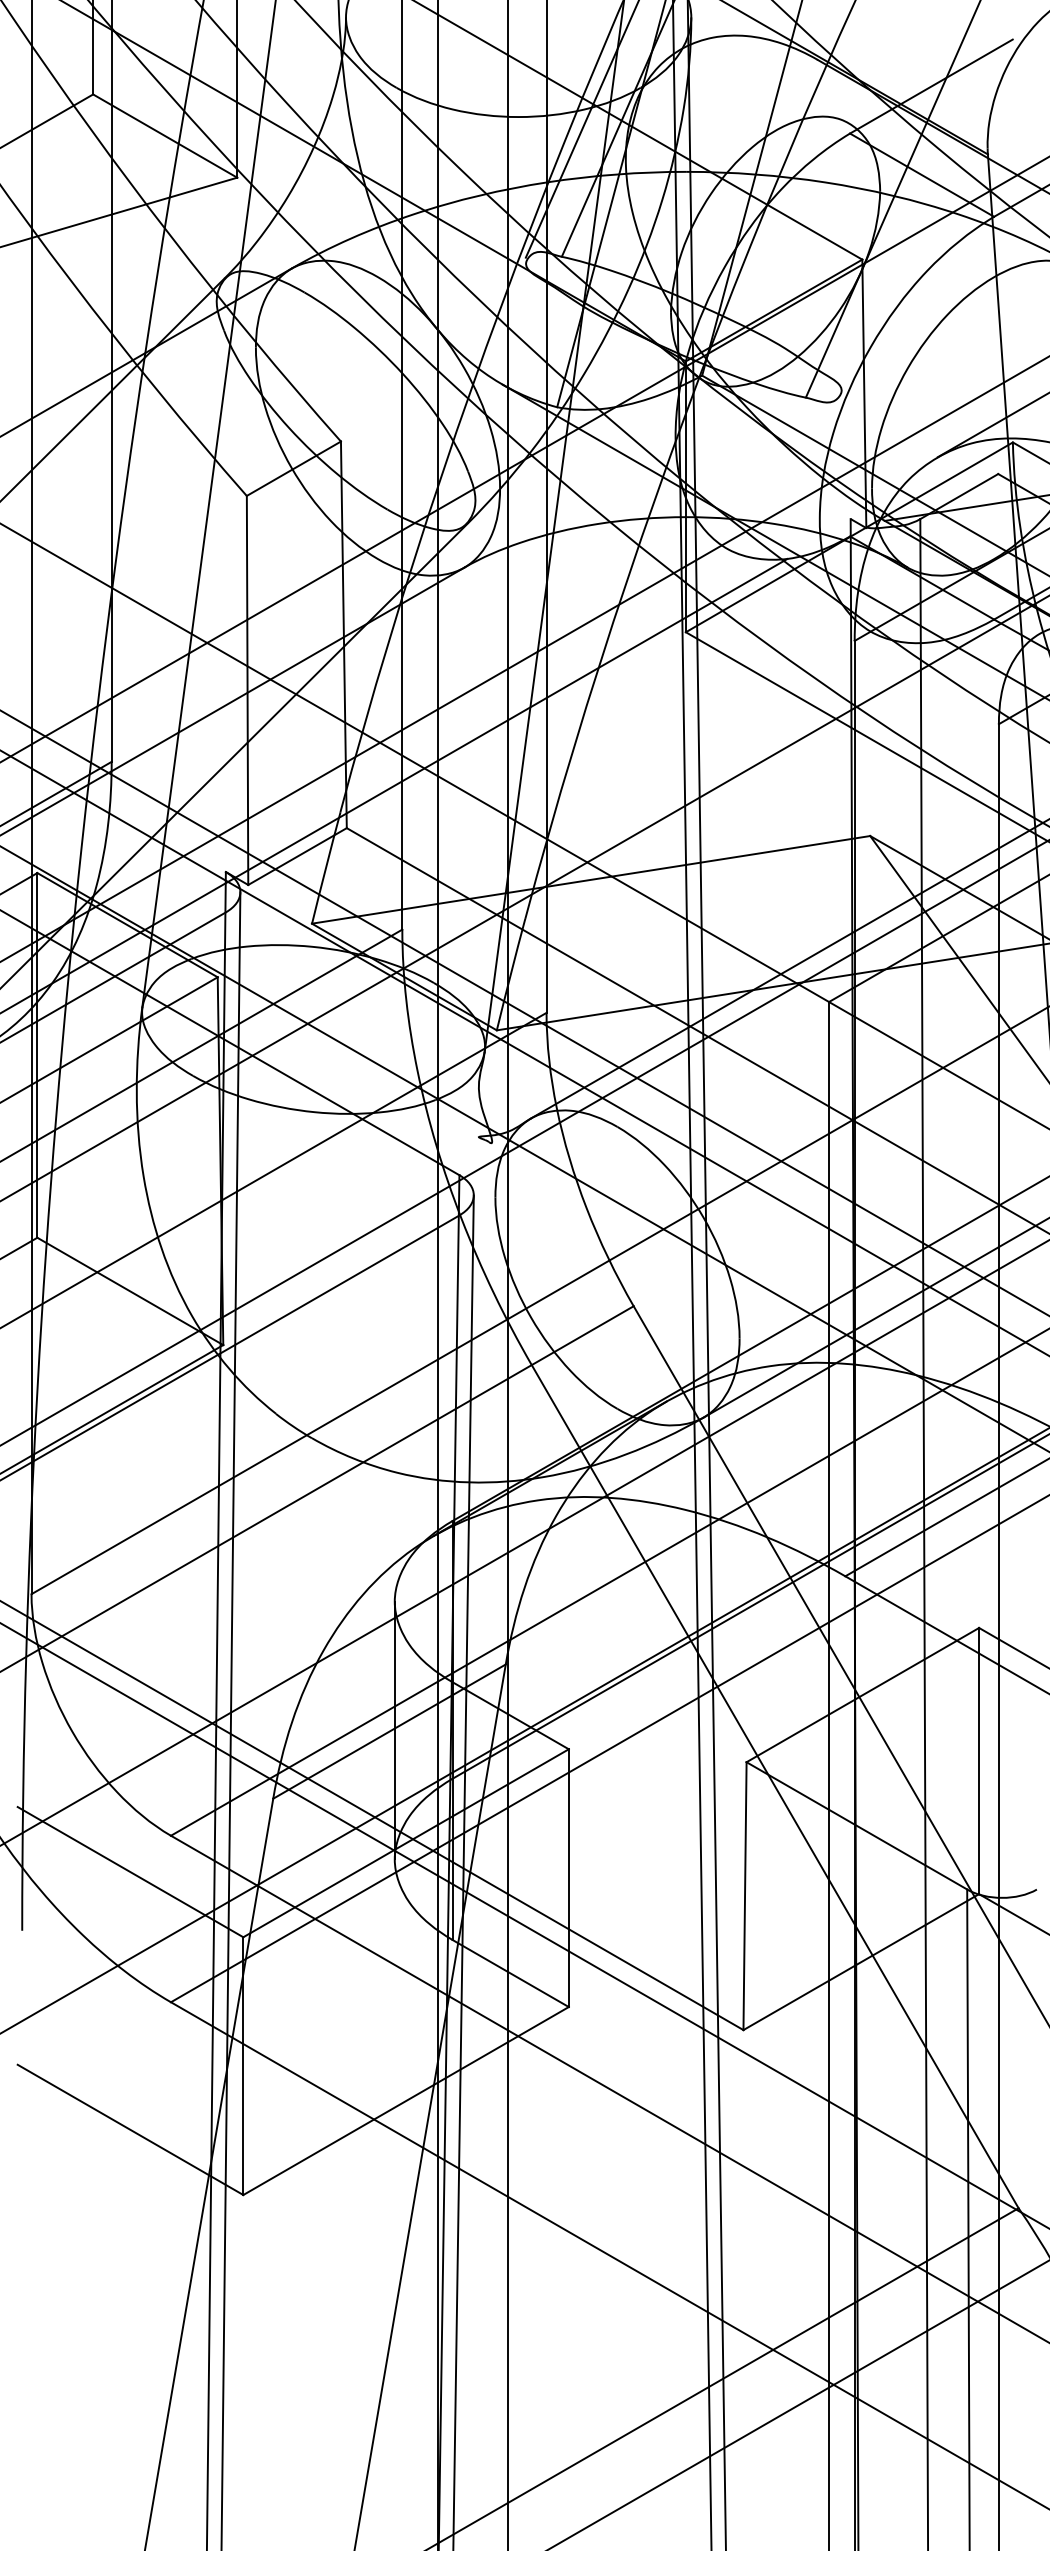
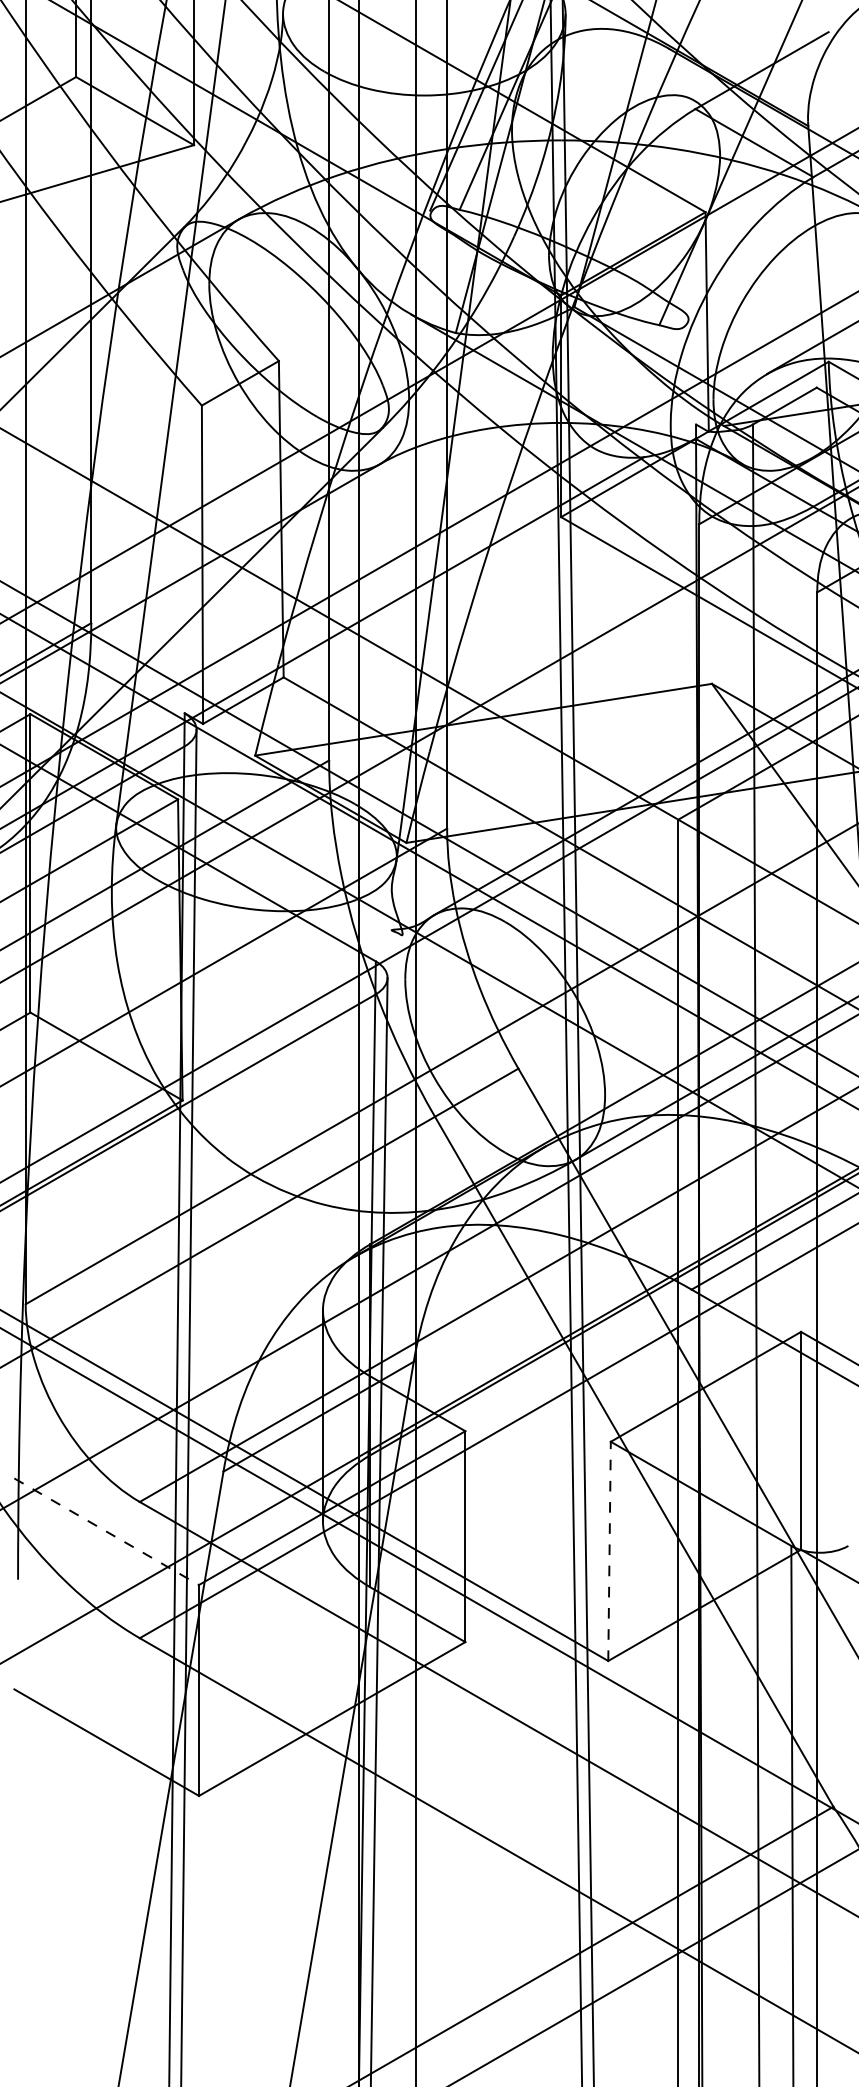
line: (130, 1872) -> (106, 1532), solid -> dashed
line: (745, 1896) -> (609, 1551), solid -> dashed

